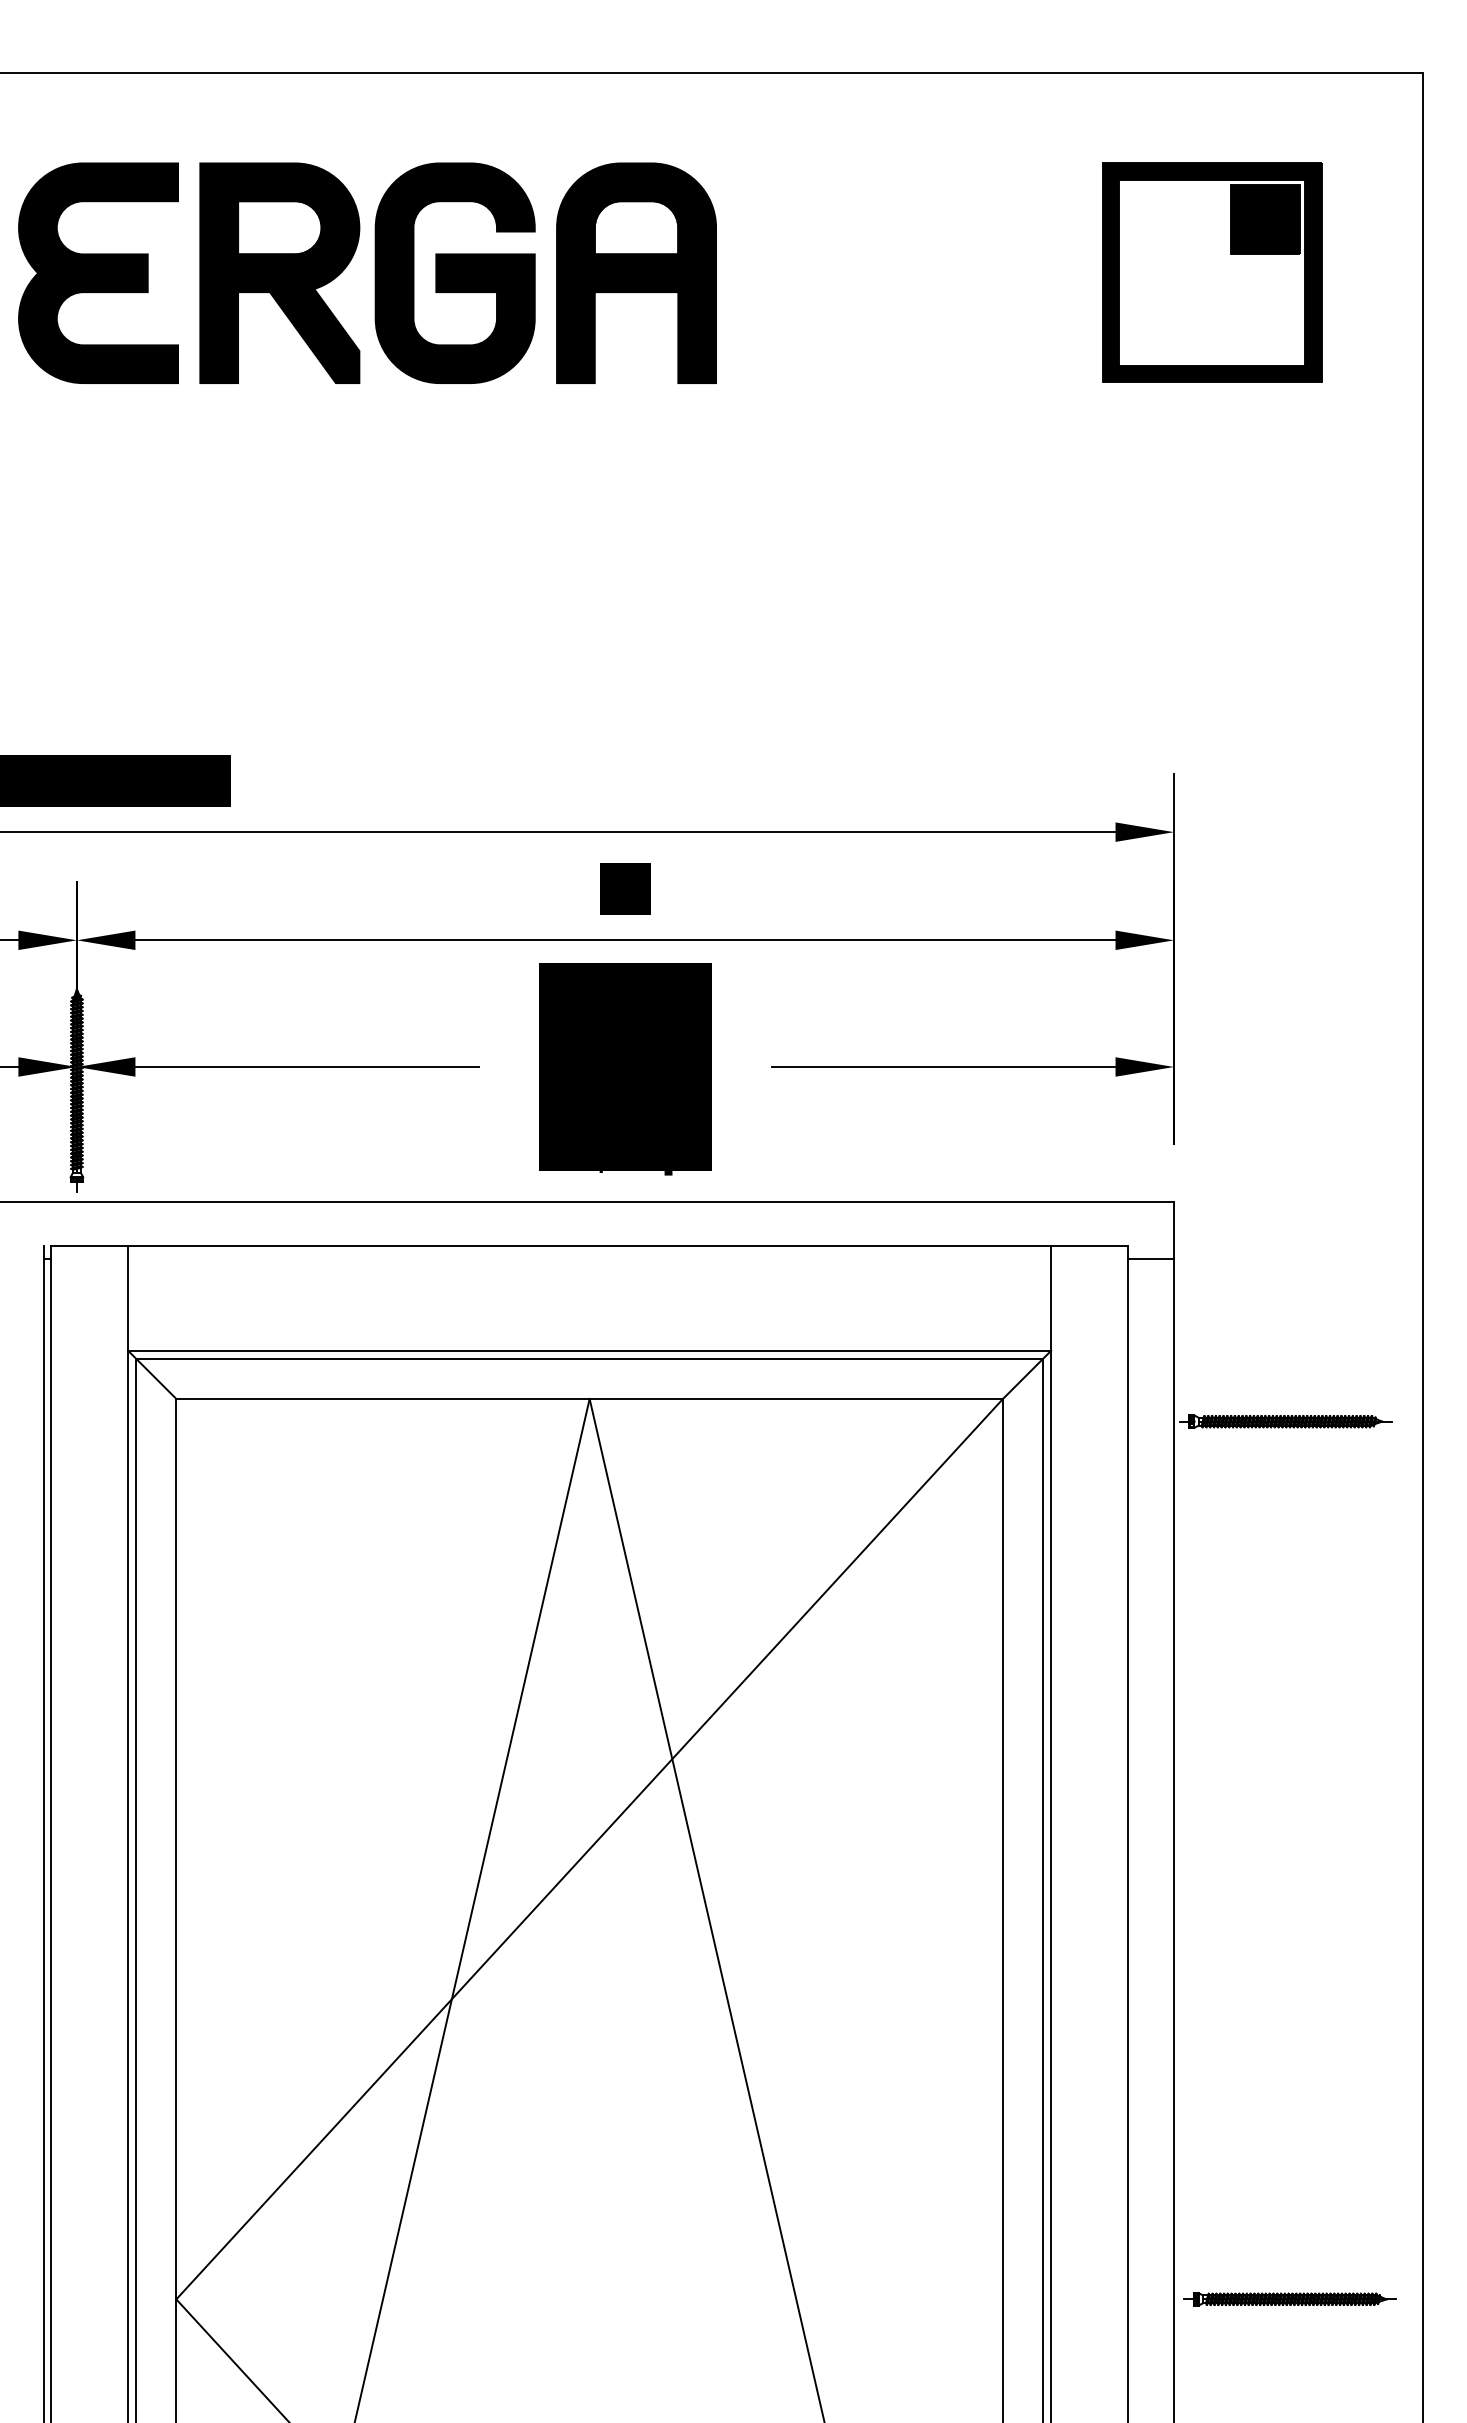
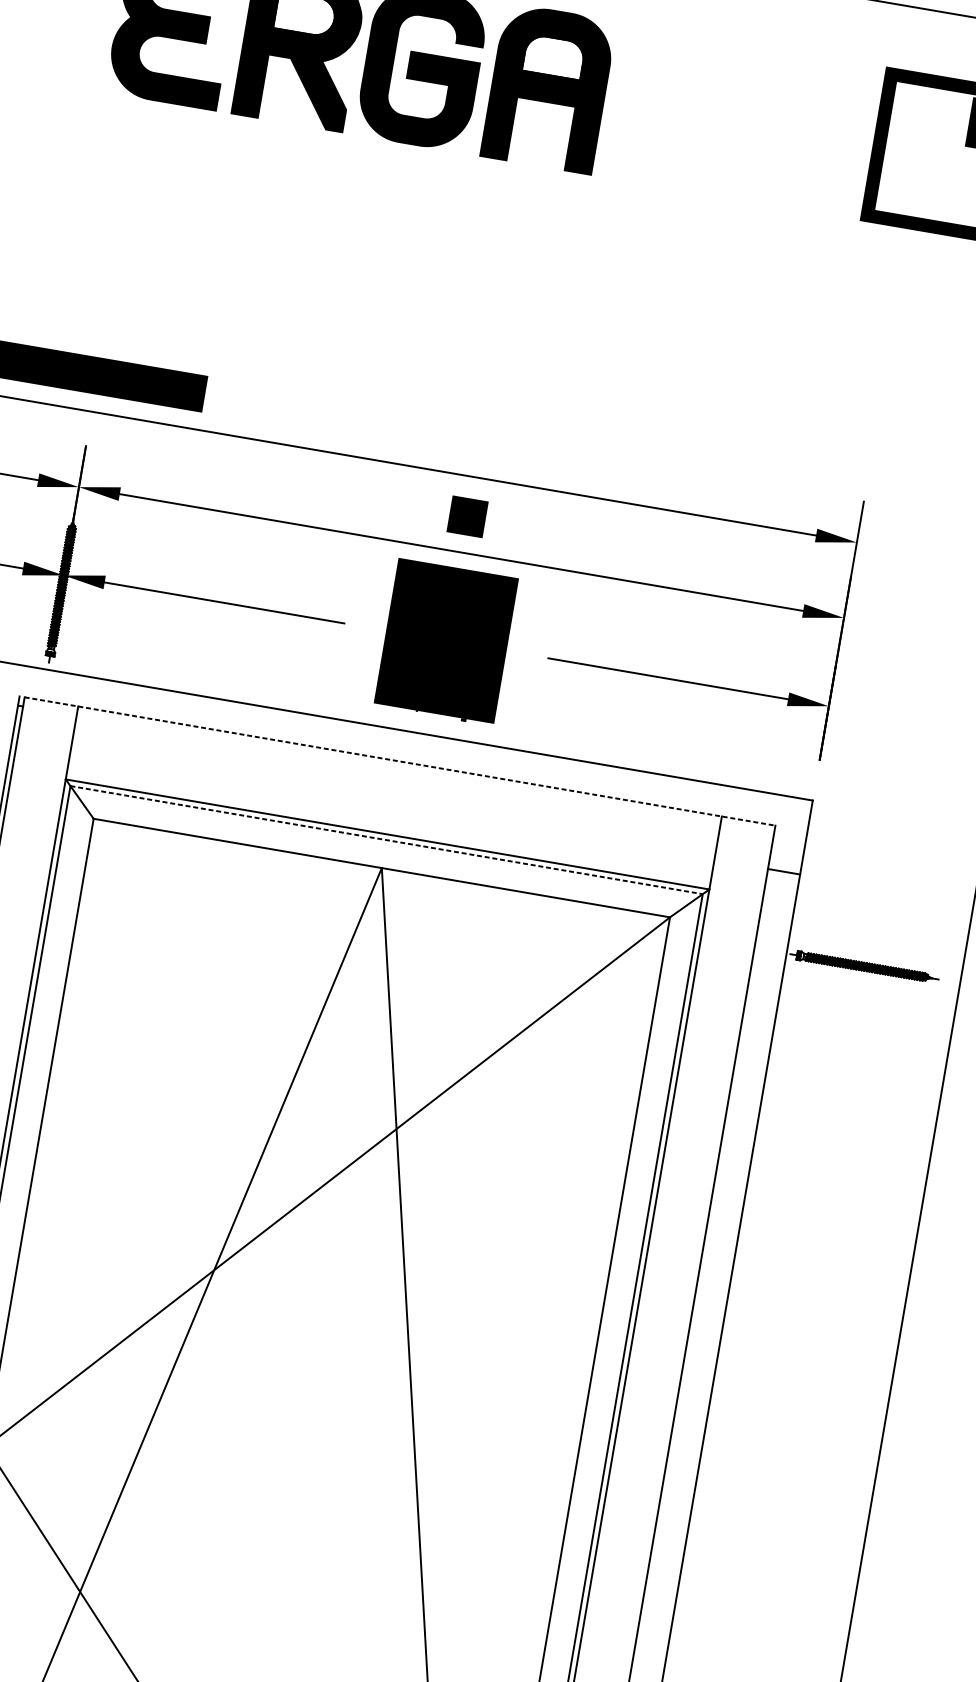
line: (590, 1246) -> (400, 761), solid -> dashed
line: (1150, 1259) -> (783, 871), moved
line: (590, 1358) -> (387, 839), solid -> dashed
part: (1289, 2299) -> (762, 1579), removed

